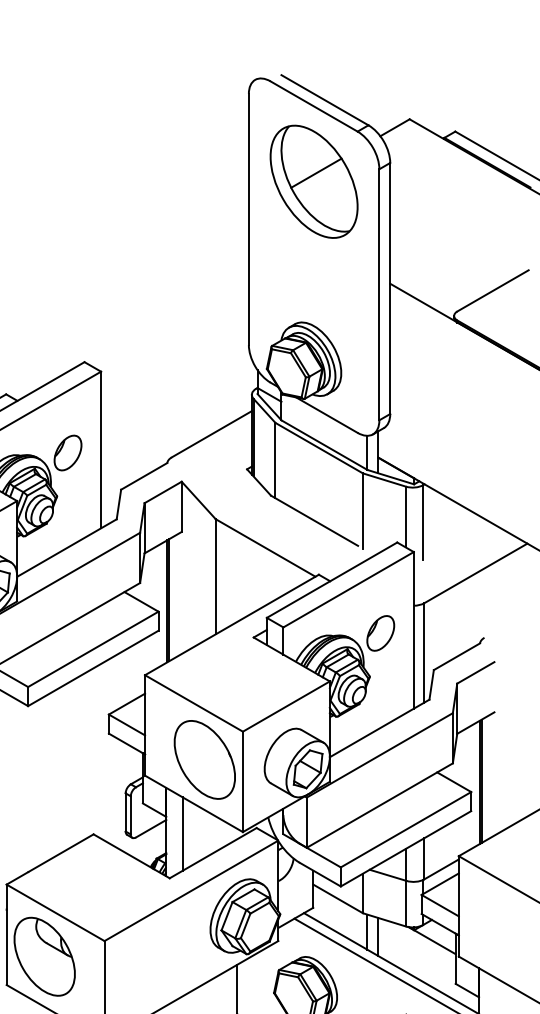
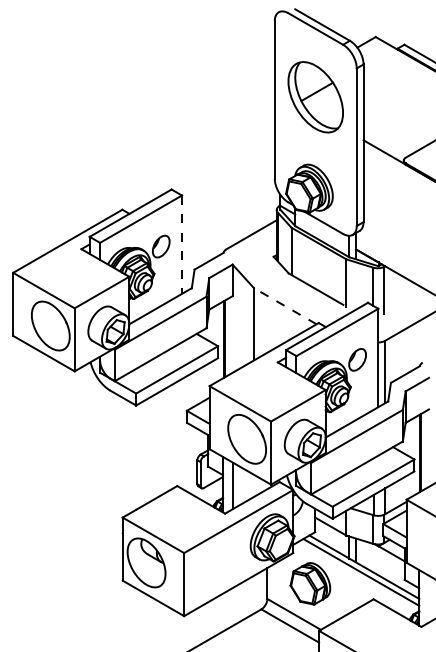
part: (313, 182) -> (315, 97), moved
line: (100, 451) -> (181, 245), solid -> dashed
line: (264, 546) -> (284, 305), solid -> dashed

